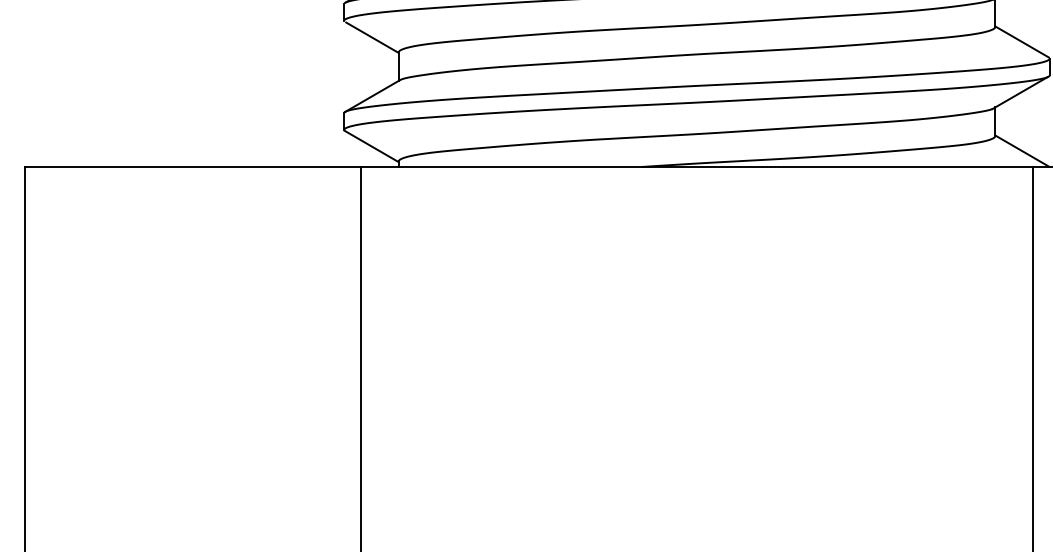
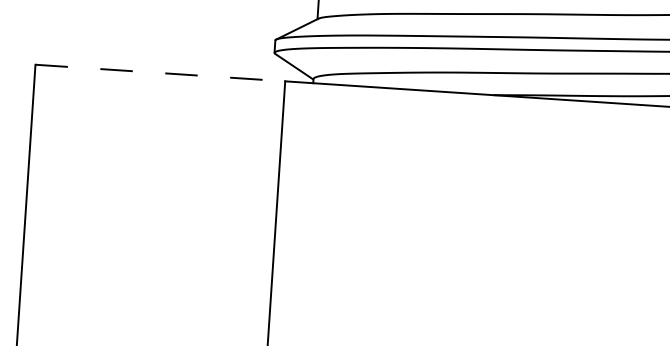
line: (193, 167) -> (160, 73), solid -> dashed

